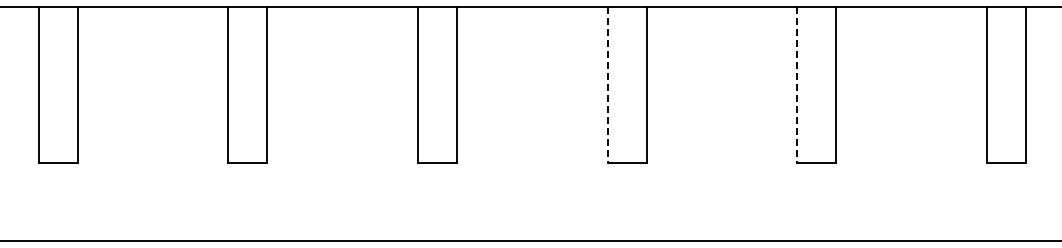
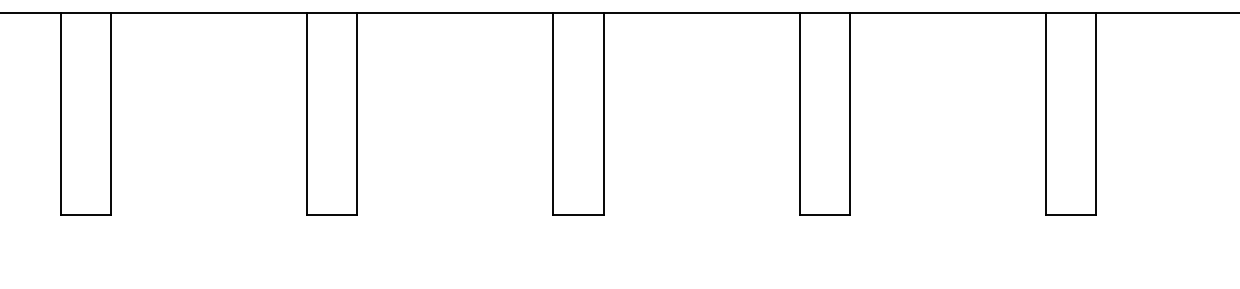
line: (607, 85) -> (553, 114), dashed -> solid
line: (797, 85) -> (799, 114), dashed -> solid

